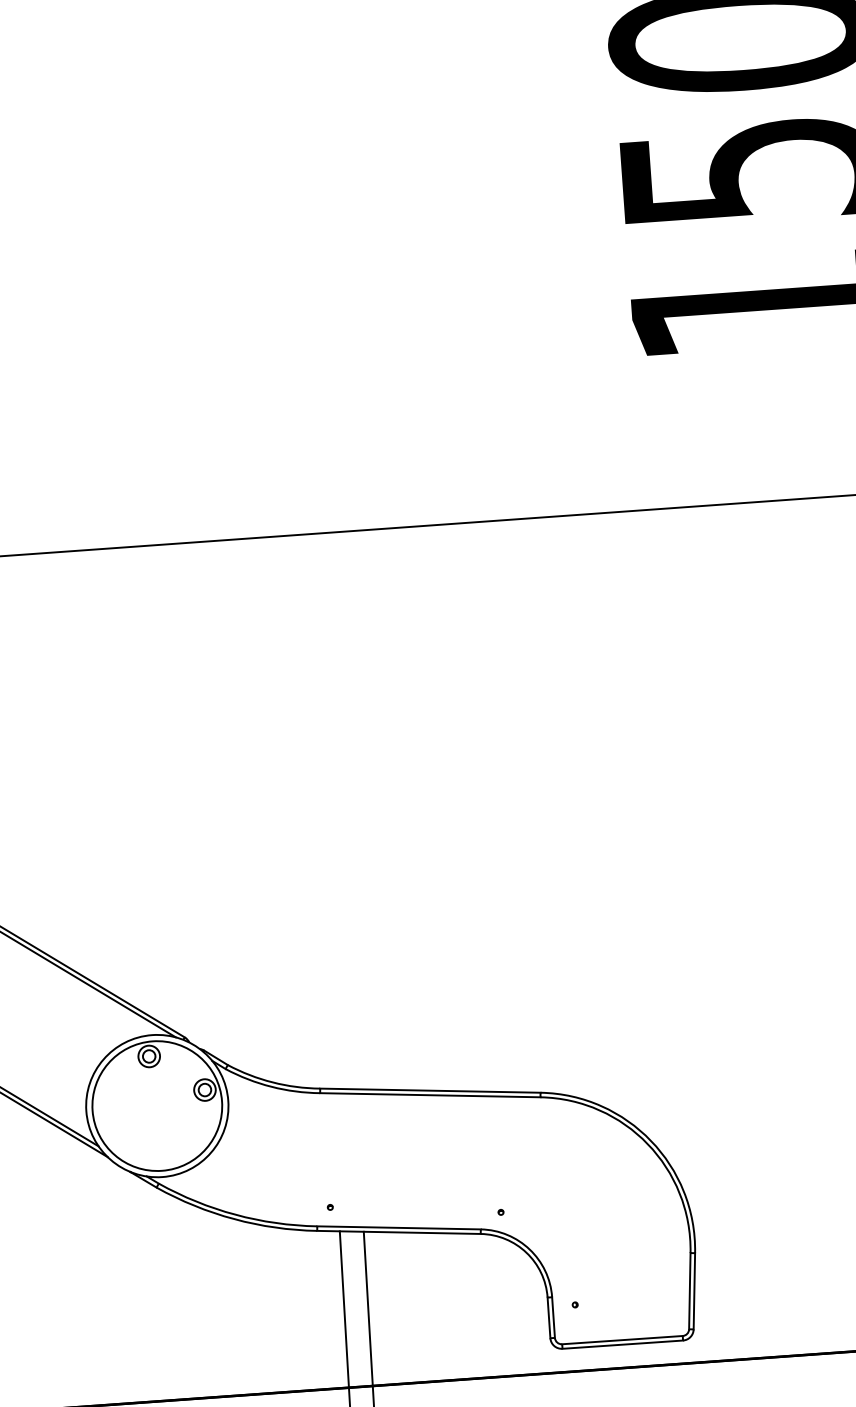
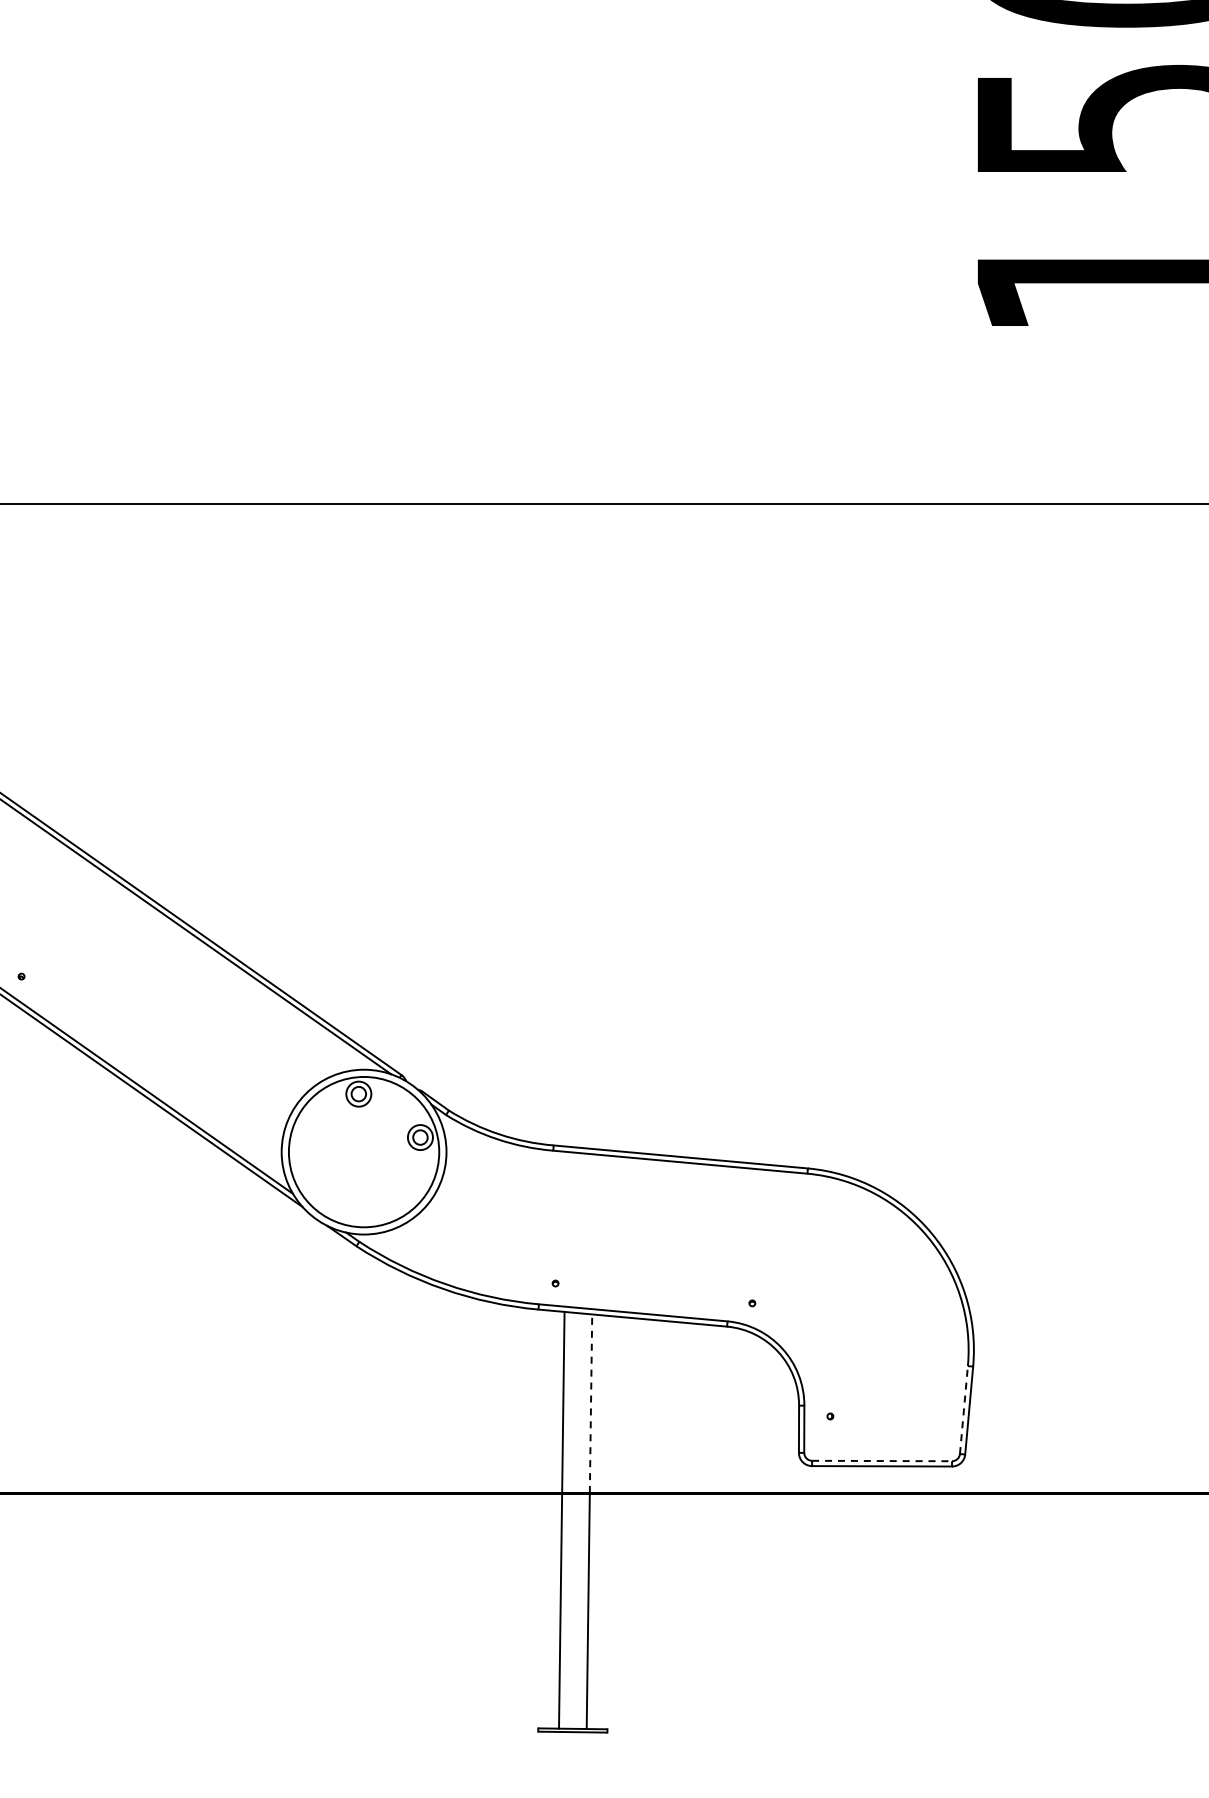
line: (689, 1290) -> (963, 1409), solid -> dashed
line: (368, 1308) -> (591, 1403), solid -> dashed
line: (622, 1340) -> (882, 1461), solid -> dashed

